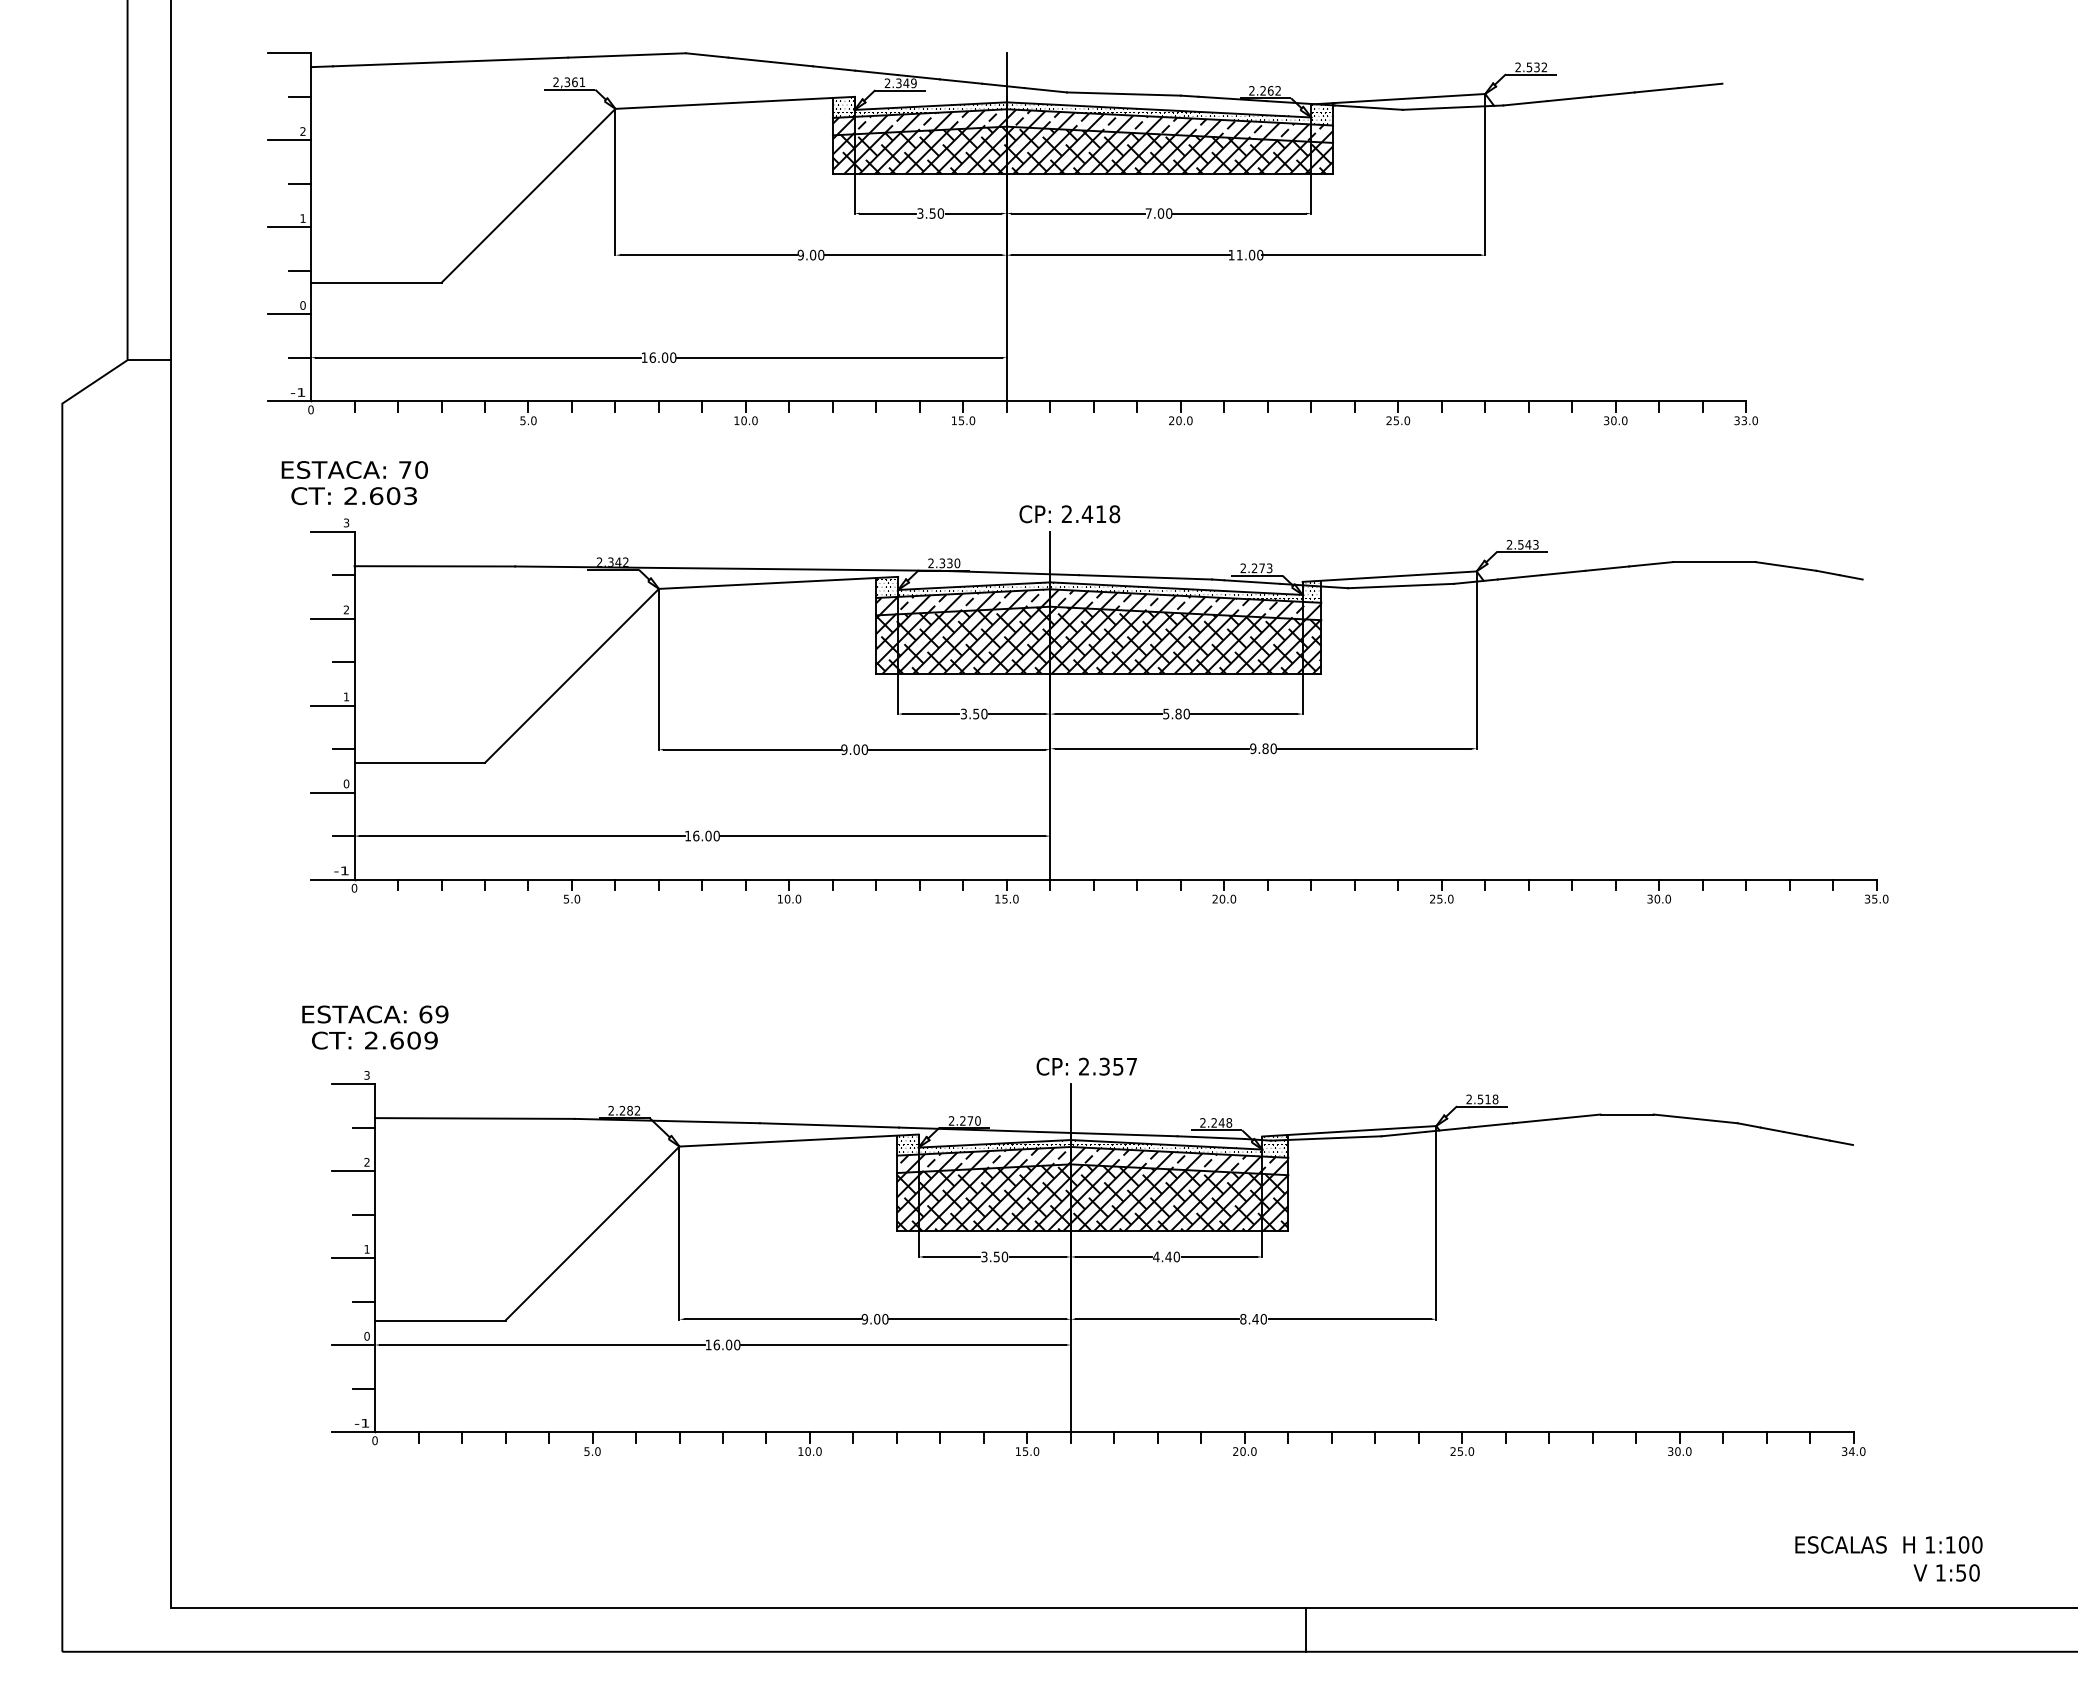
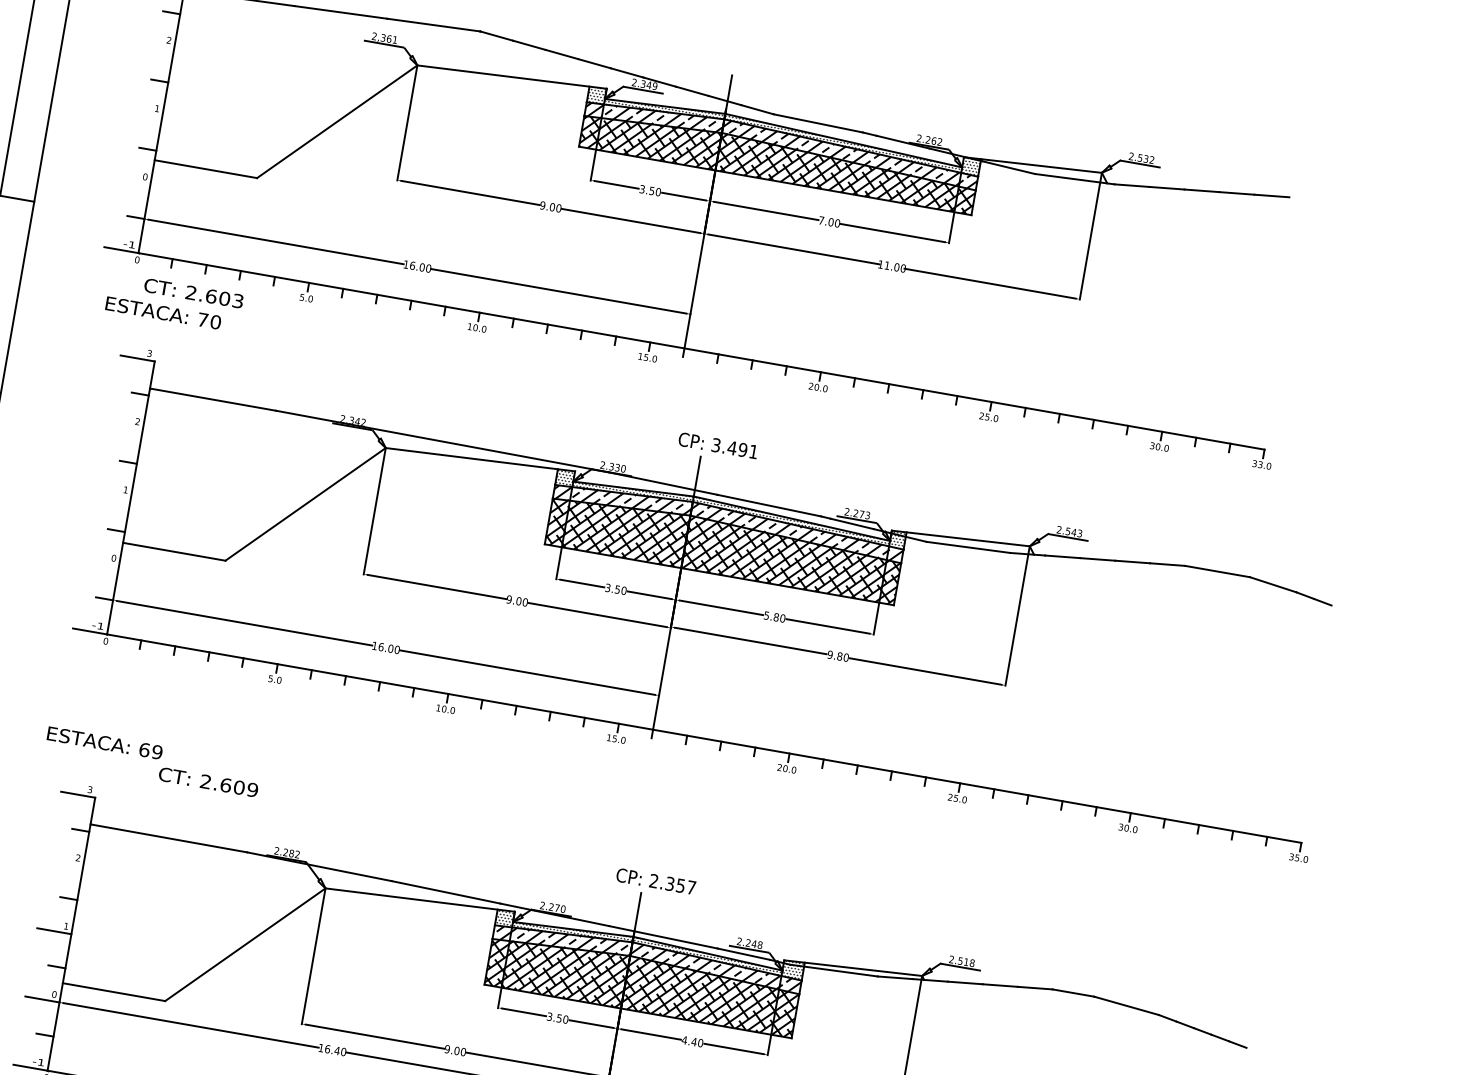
line: (289, 140) -> (157, 45), removed
line: (289, 227) -> (145, 113), removed
line: (289, 314) -> (133, 182), removed
text: (353, 496) -> (193, 293), moved
text: (1090, 514) -> (734, 448), 2.418 -> 3.491
line: (332, 618) -> (125, 426), removed
line: (332, 705) -> (113, 494), removed
line: (332, 792) -> (101, 563), removed
text: (374, 1040) -> (208, 782), moved
line: (353, 1171) -> (66, 863), removed
text: (728, 1344) -> (336, 1050), 16.00 -> 16.40

